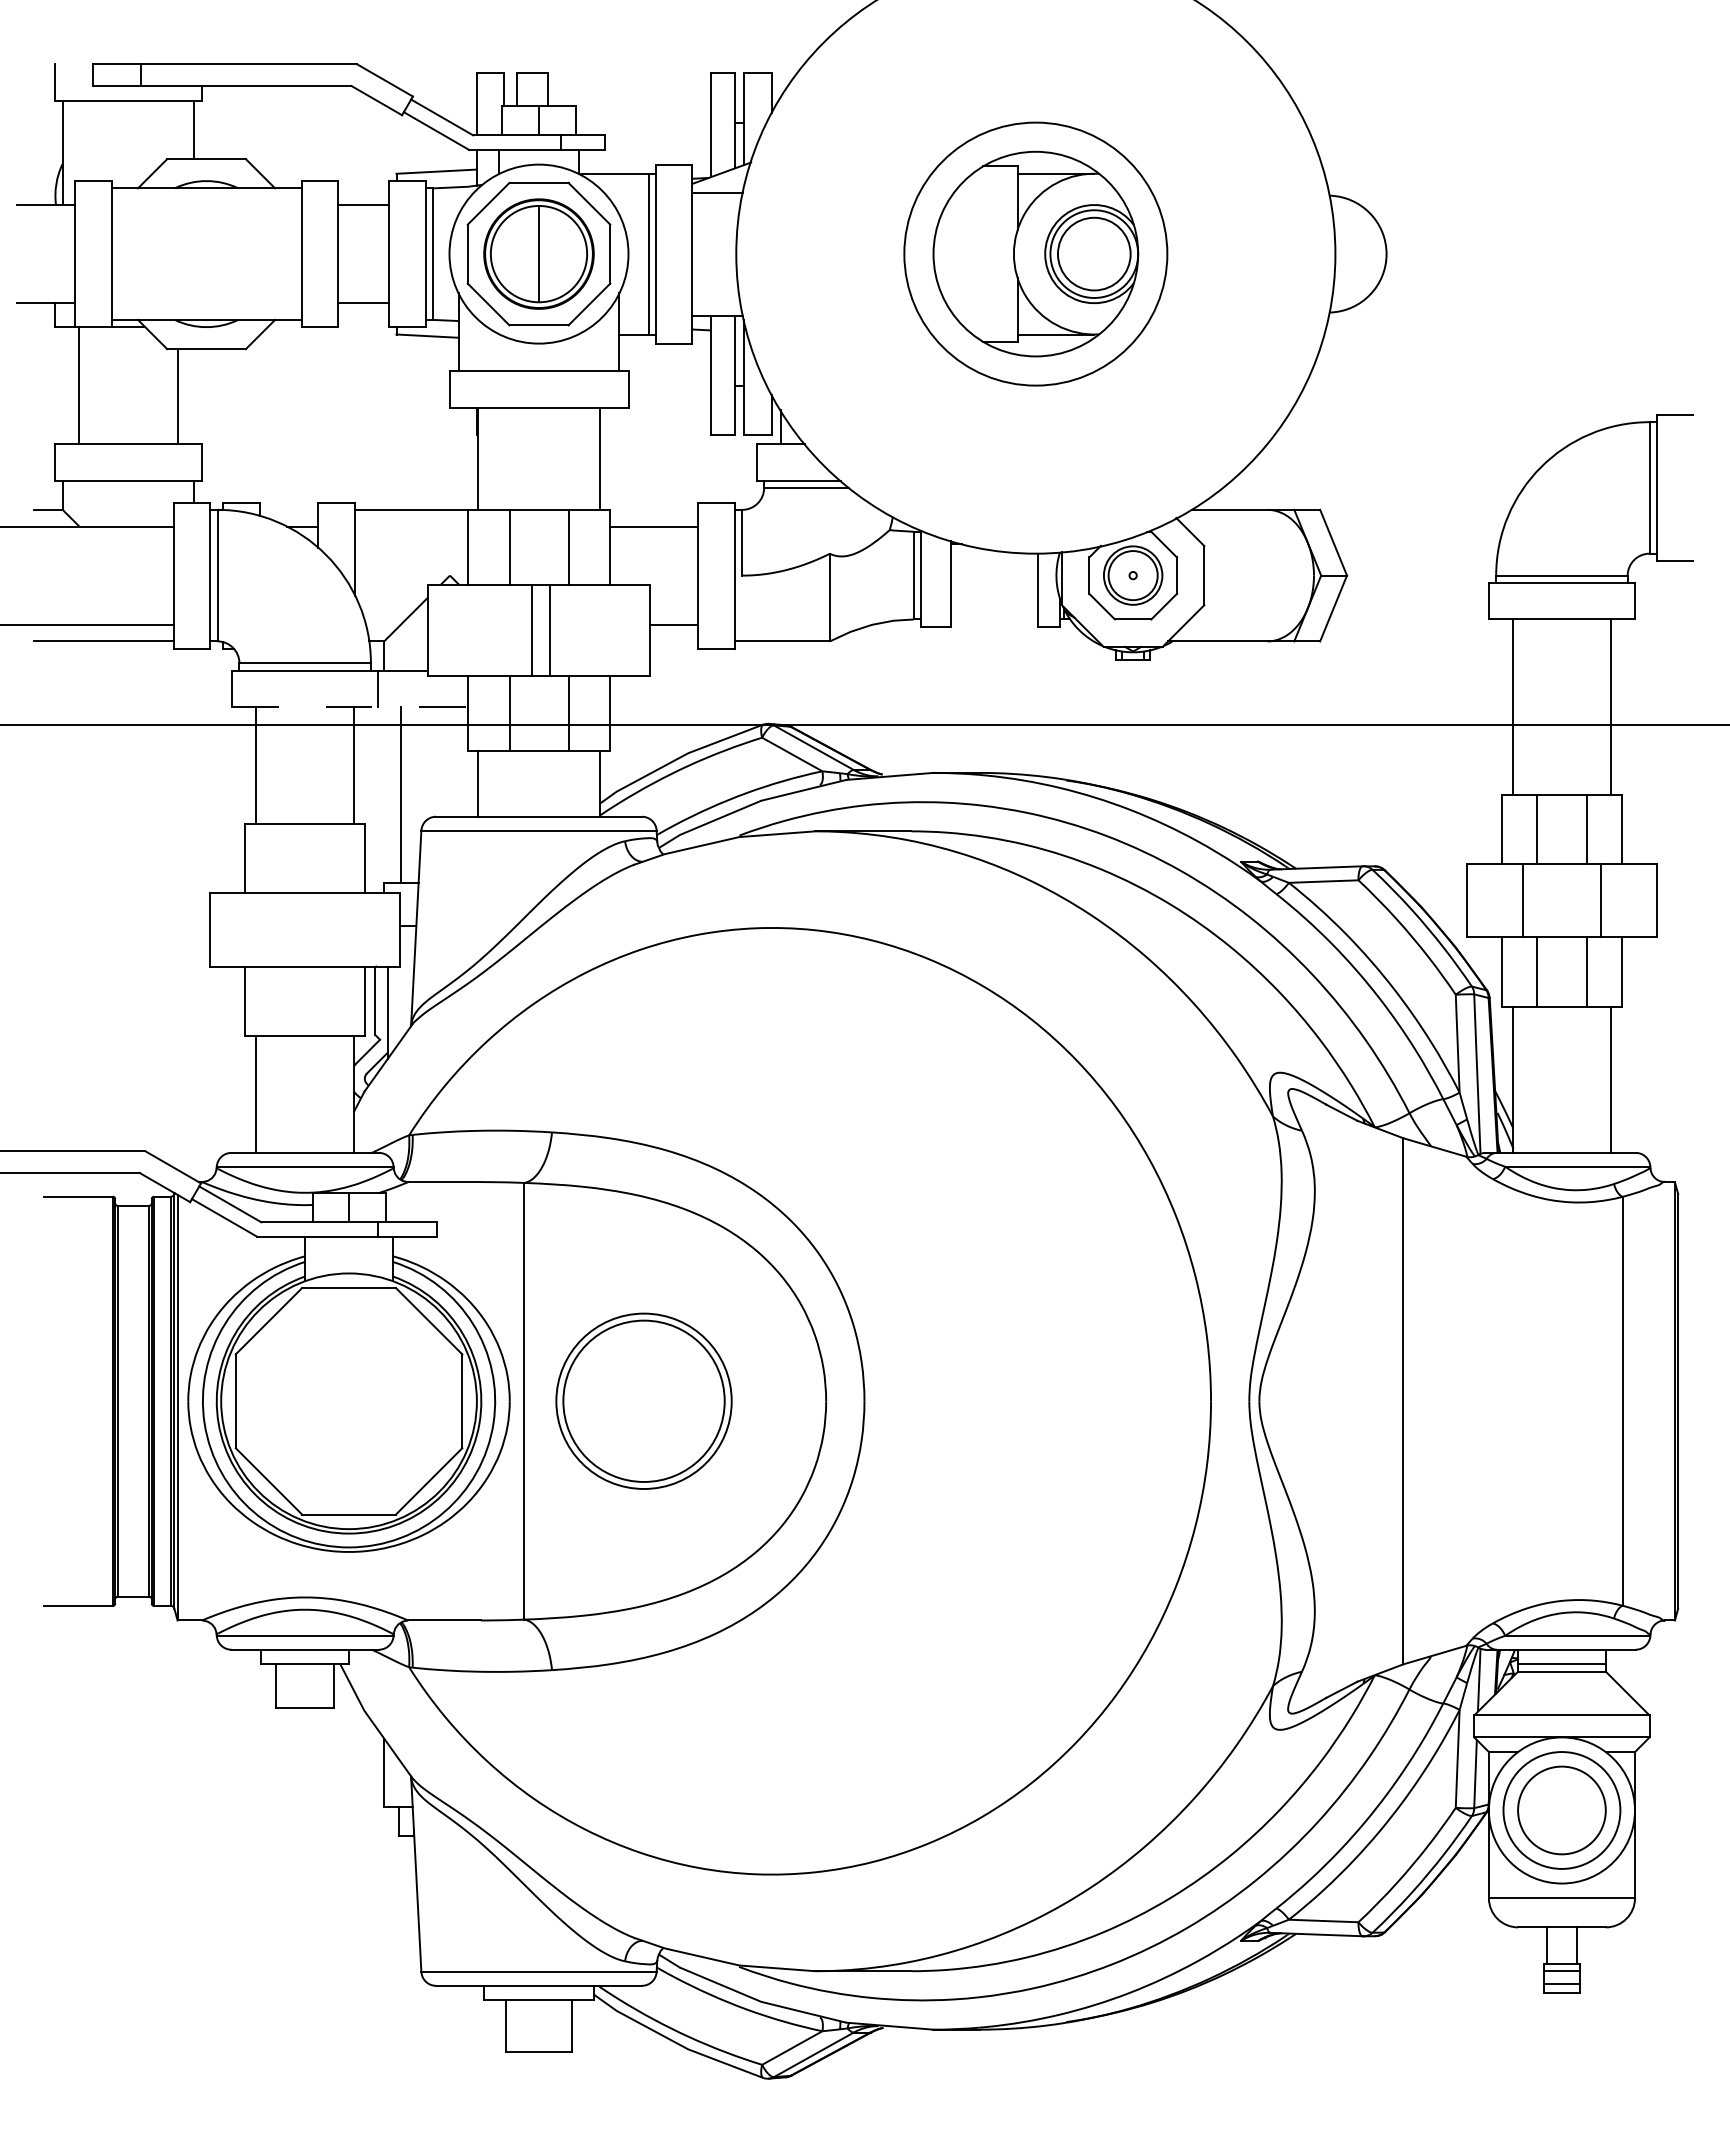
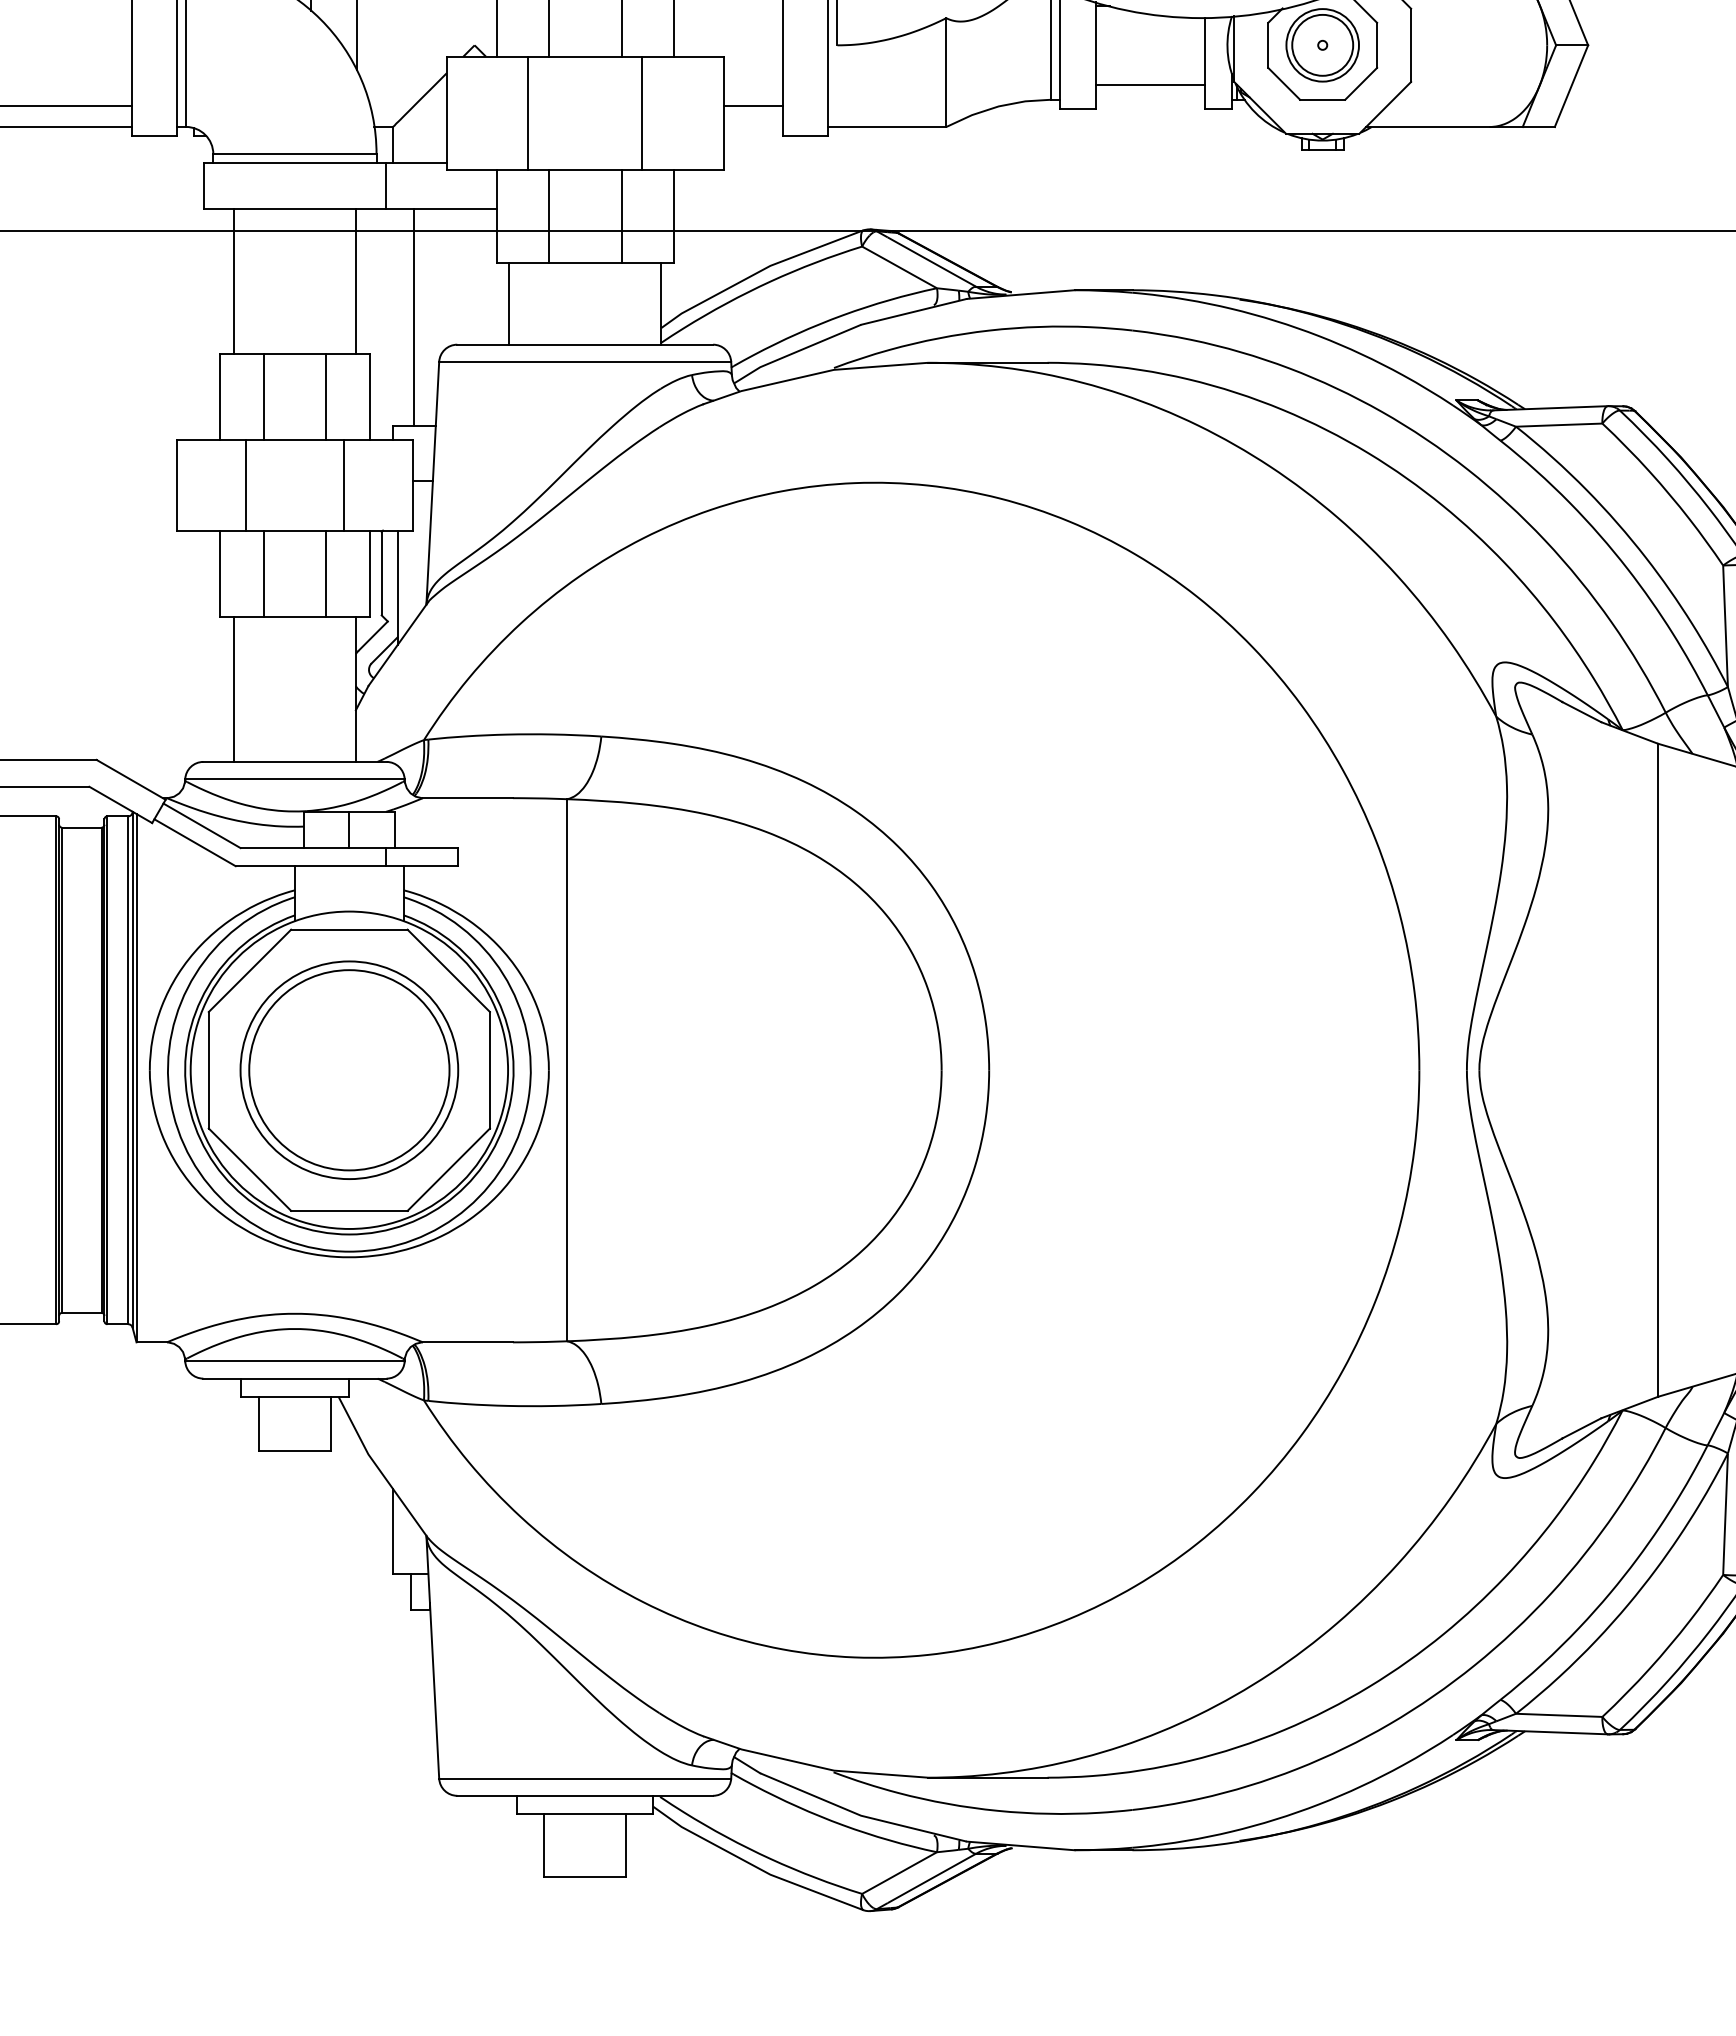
line: (994, 607) -> (1150, 84), added
line: (532, 630) -> (642, 113), moved
line: (549, 630) -> (527, 113), moved
line: (349, 707) -> (349, 209), dashed -> solid
line: (280, 858) -> (264, 396), added
line: (330, 858) -> (326, 396), added
line: (265, 929) -> (245, 484), added
line: (344, 929) -> (343, 484), added
line: (280, 1000) -> (264, 572), added
line: (330, 1000) -> (326, 572), added
part: (643, 1400) -> (348, 1069), moved

